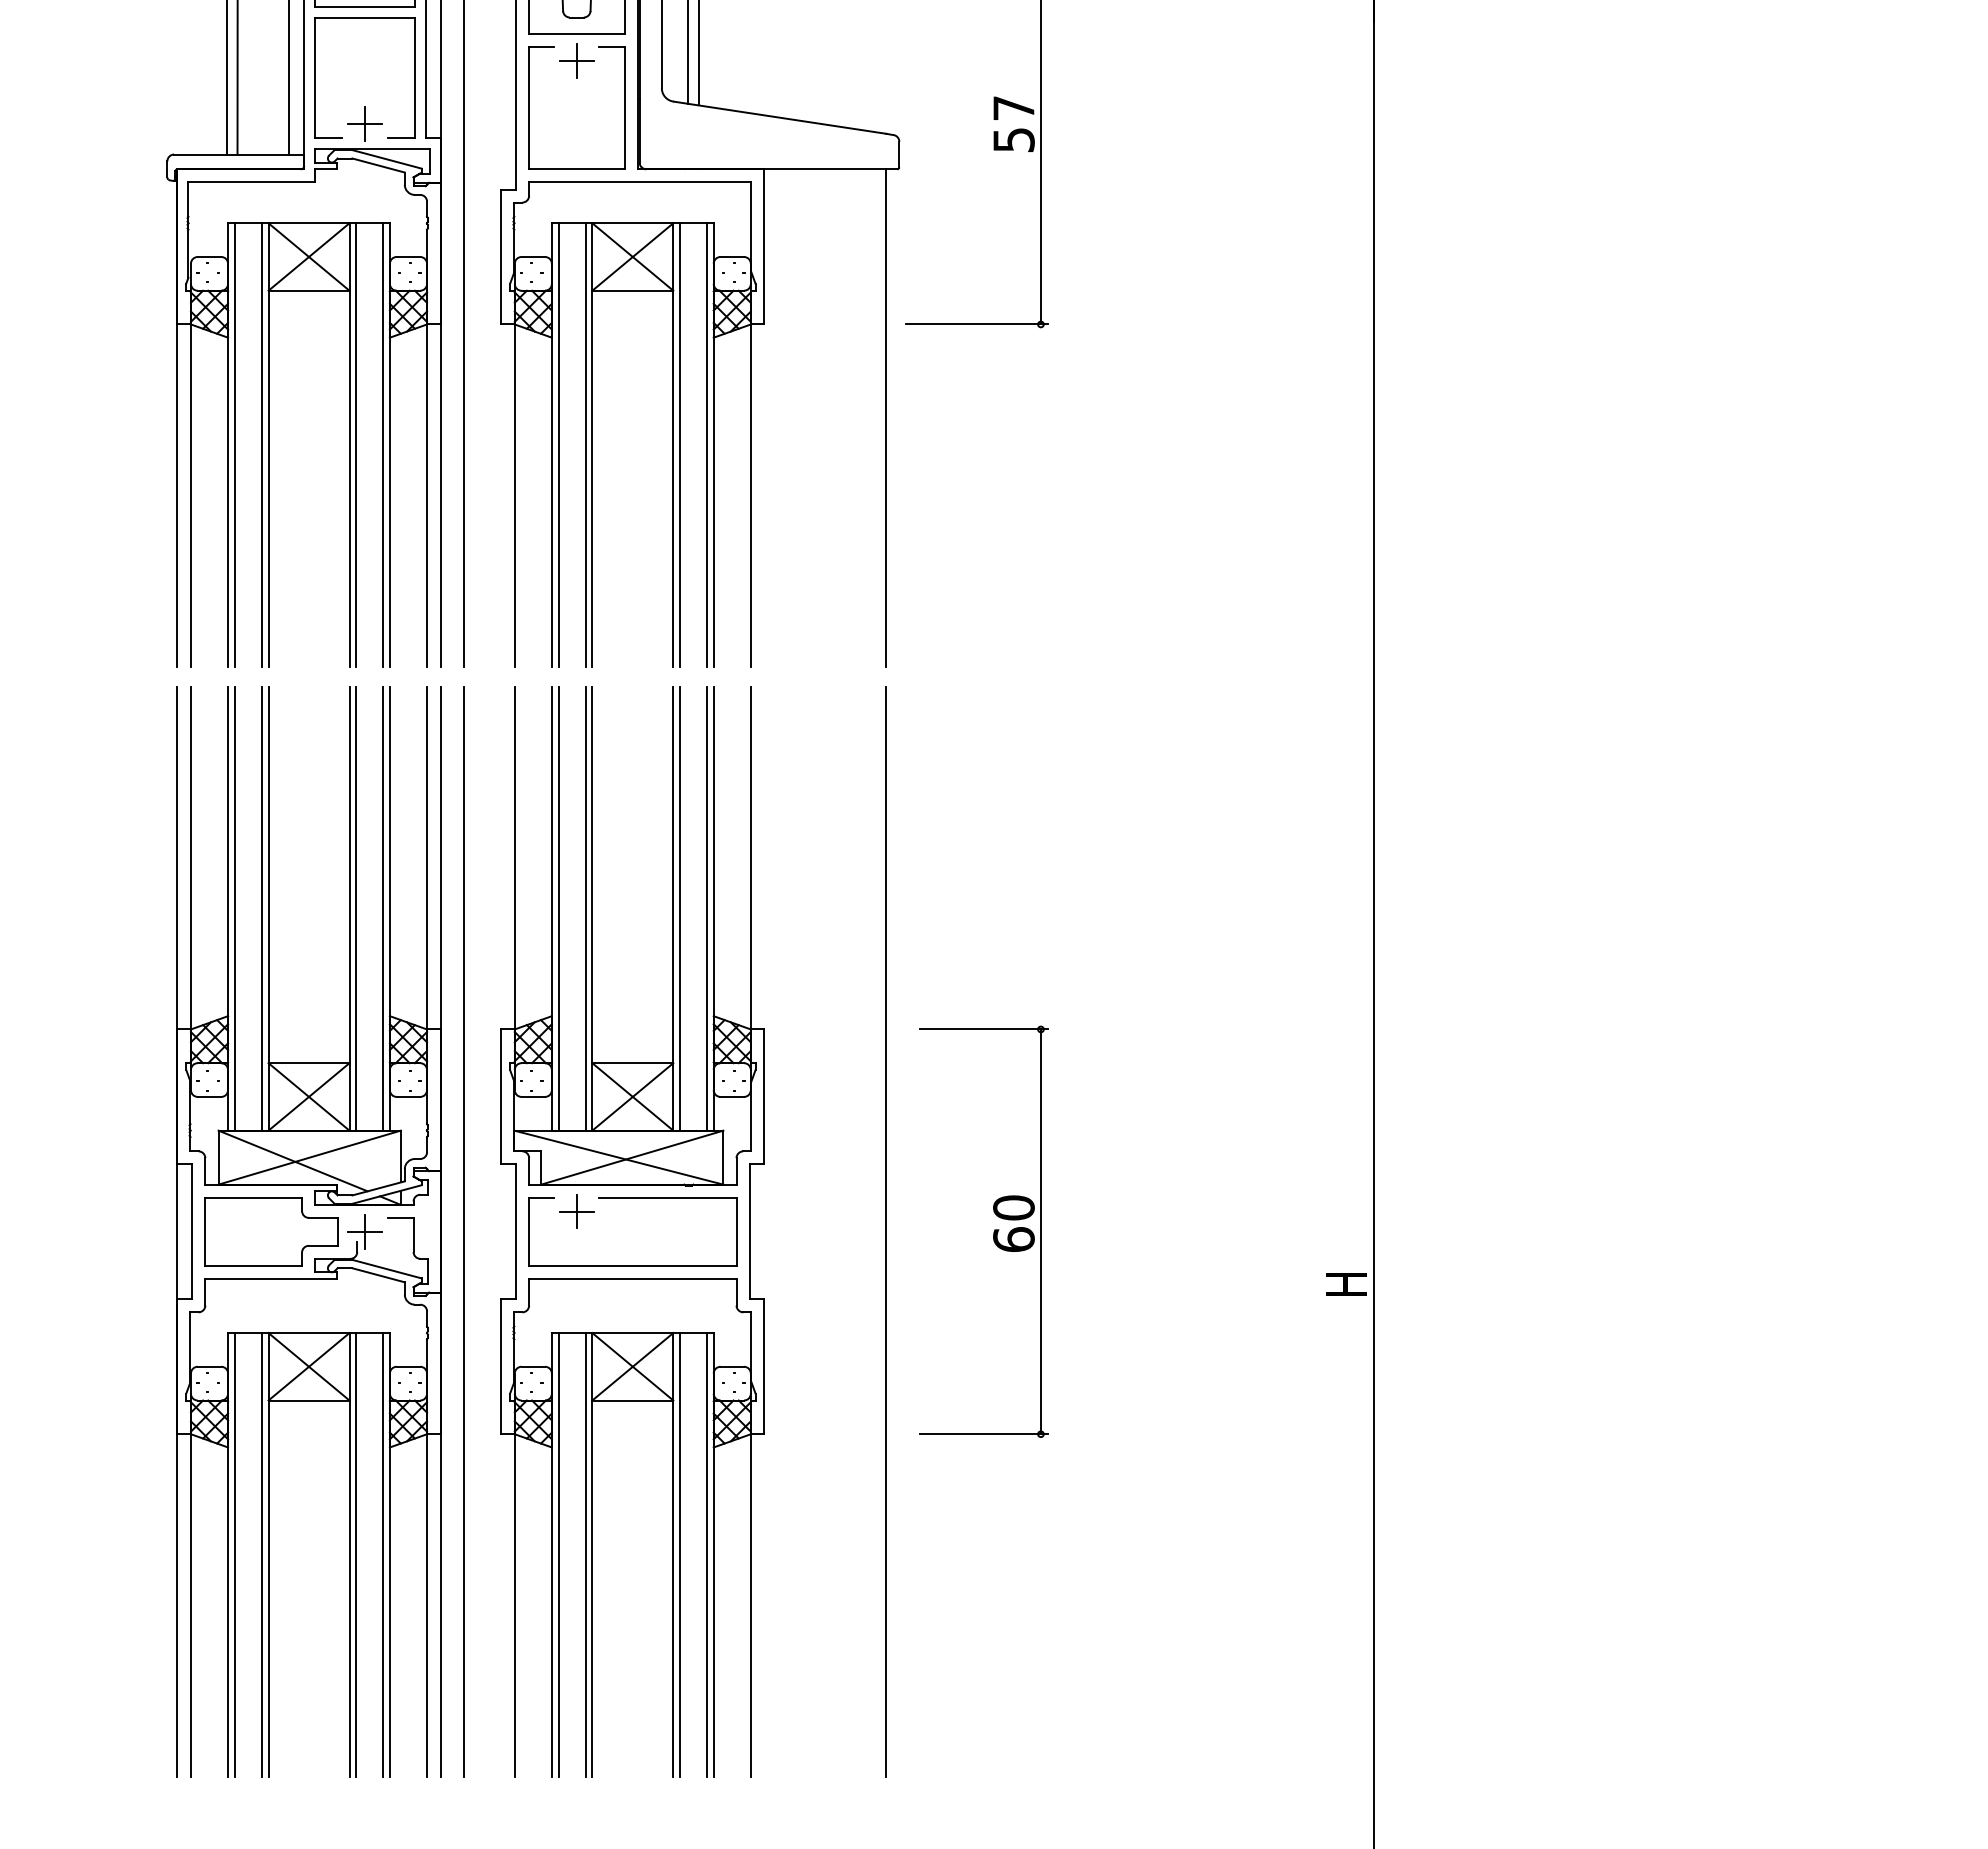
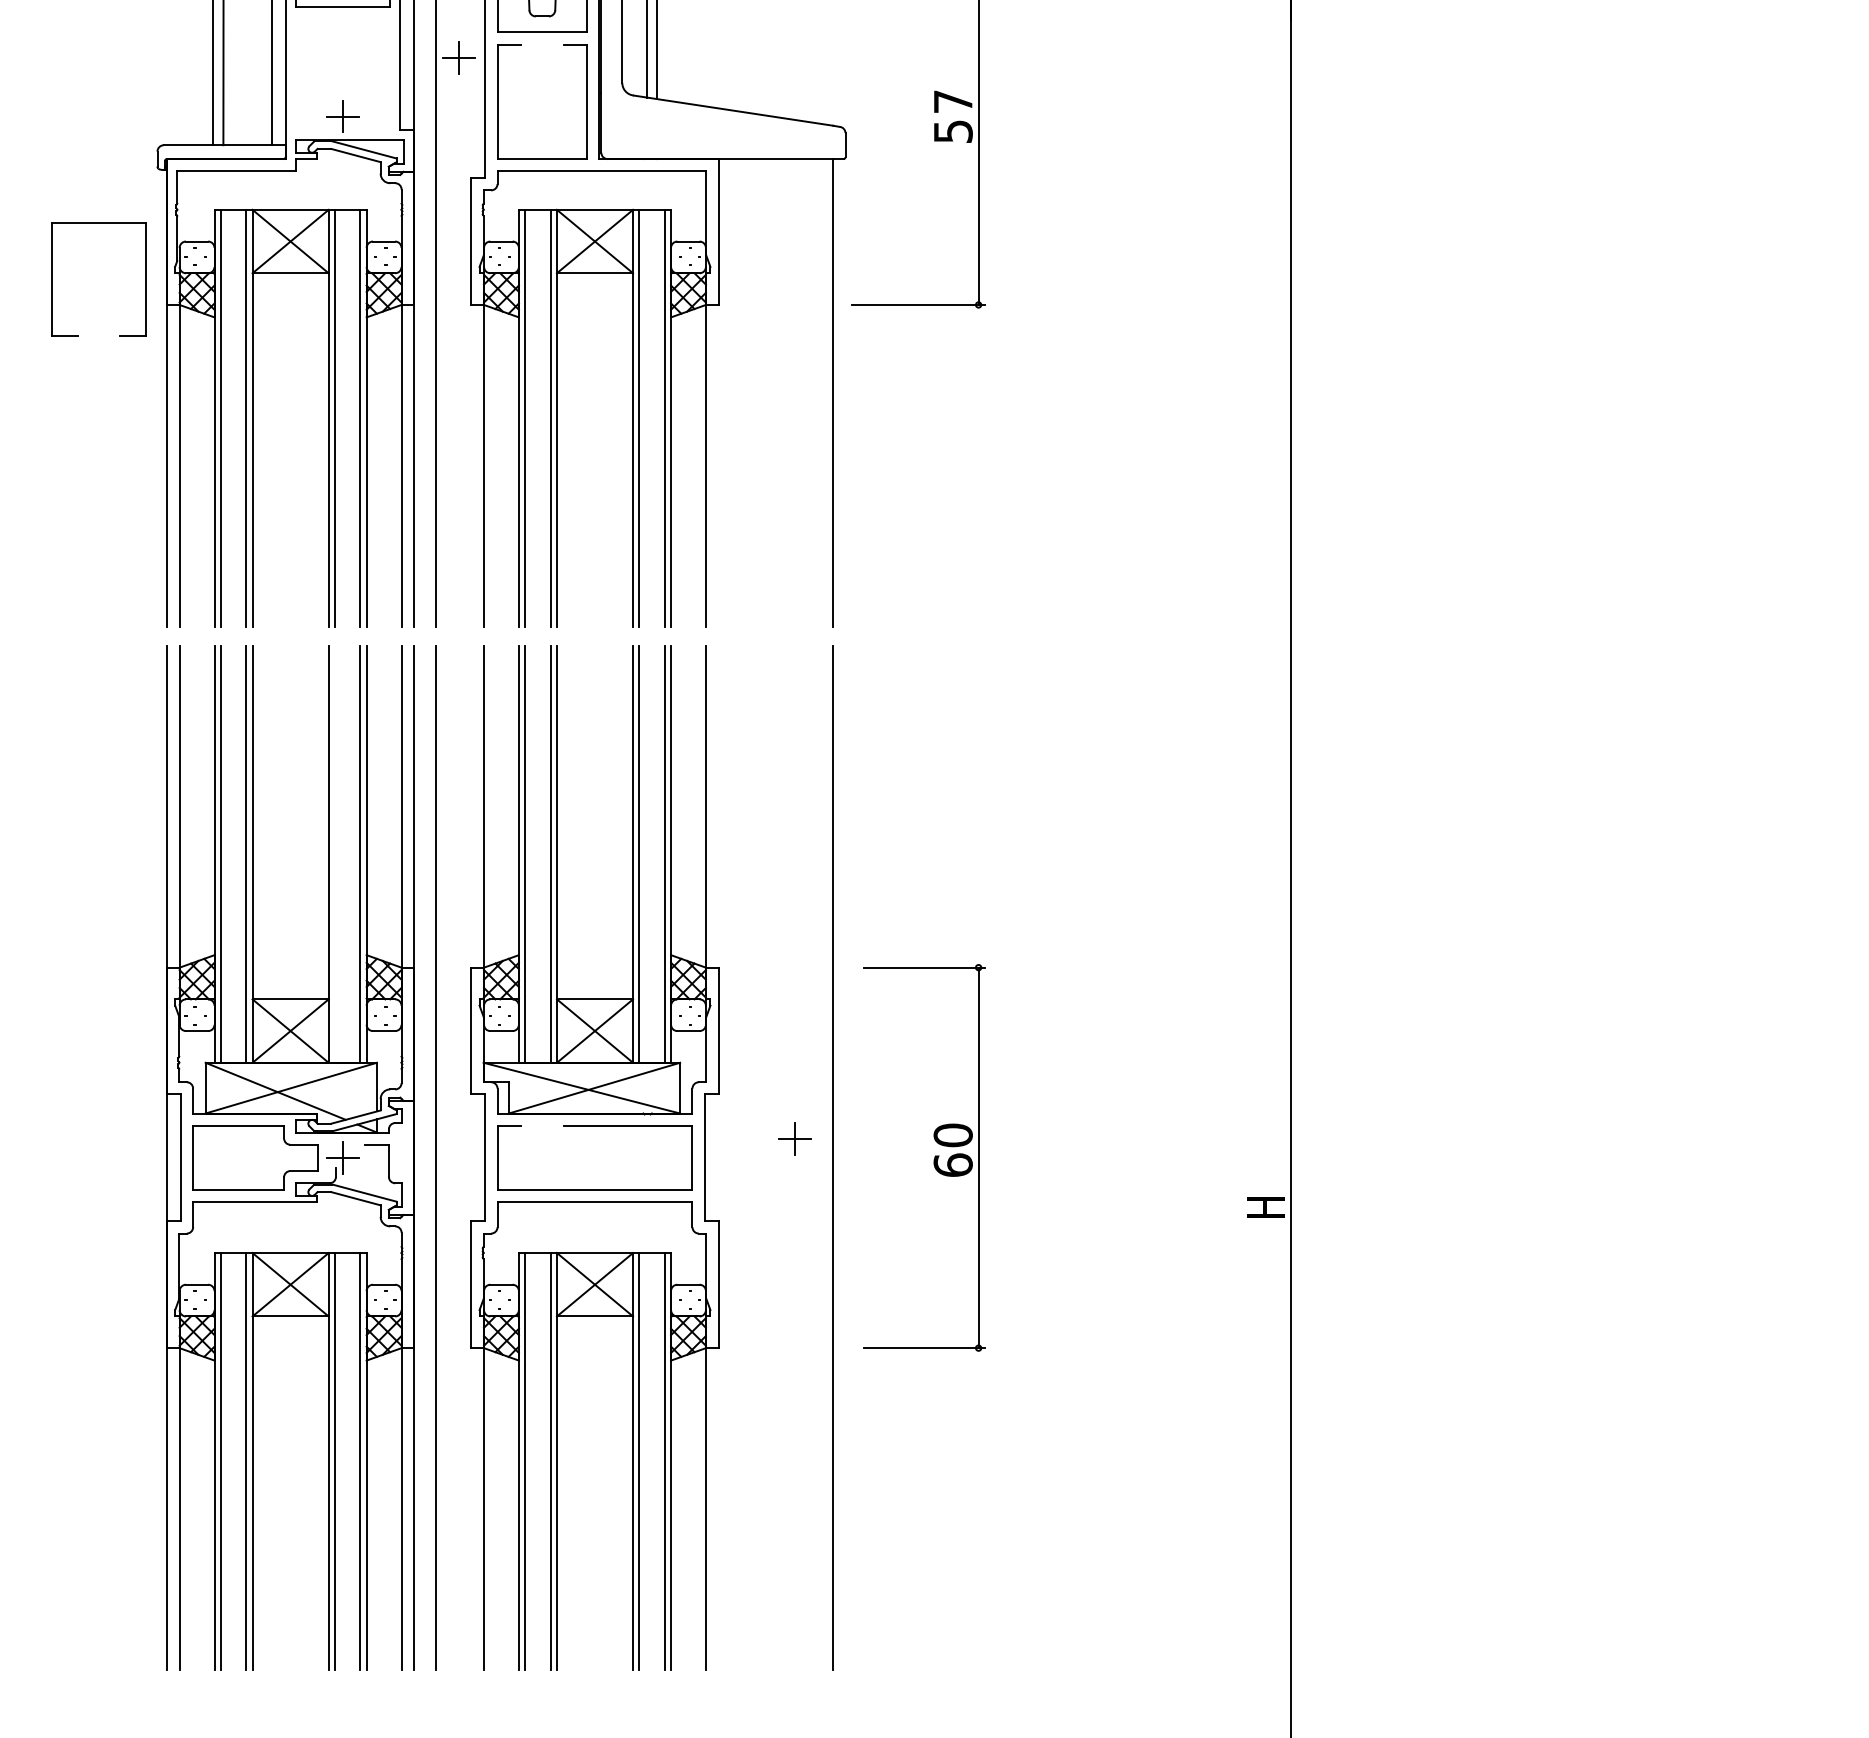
part: (576, 60) -> (458, 56), moved
part: (315, 77) -> (52, 278), moved
line: (356, 908) -> (335, 853), removed
part: (576, 1211) -> (794, 1138), moved

